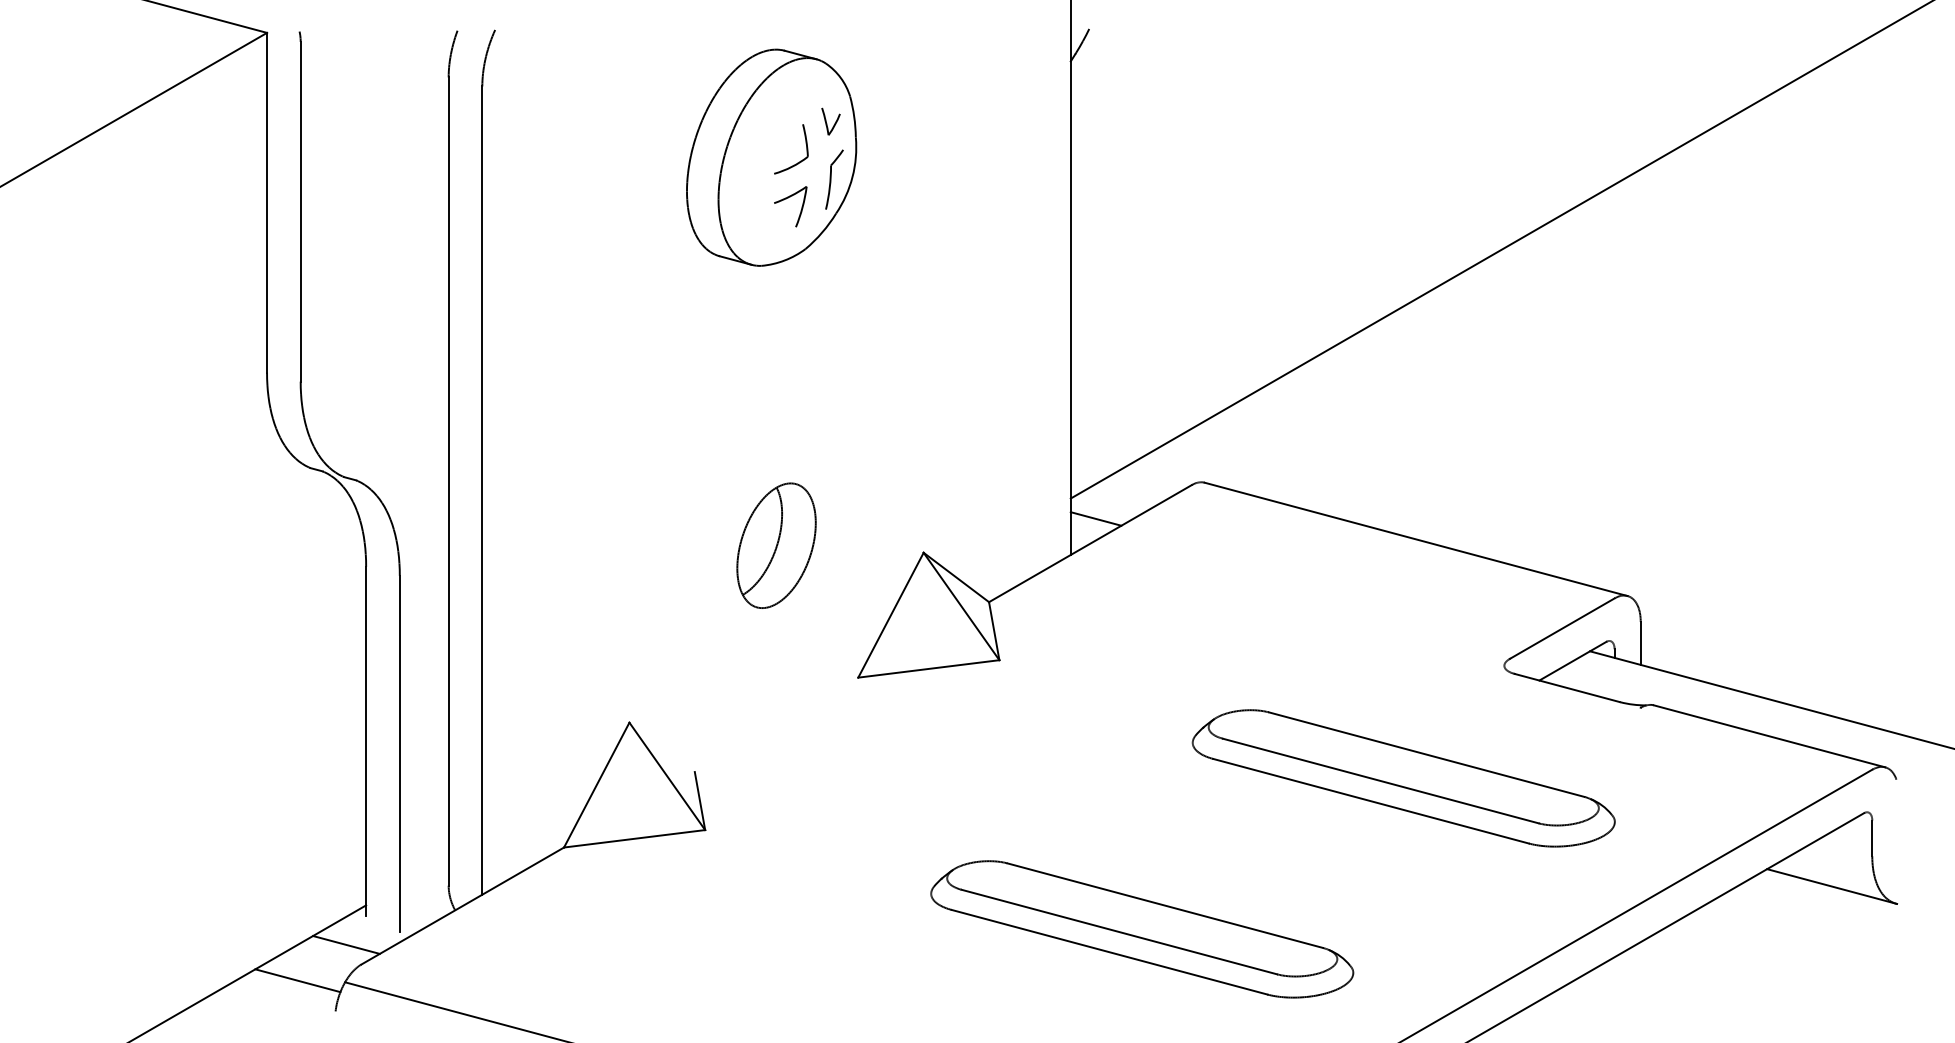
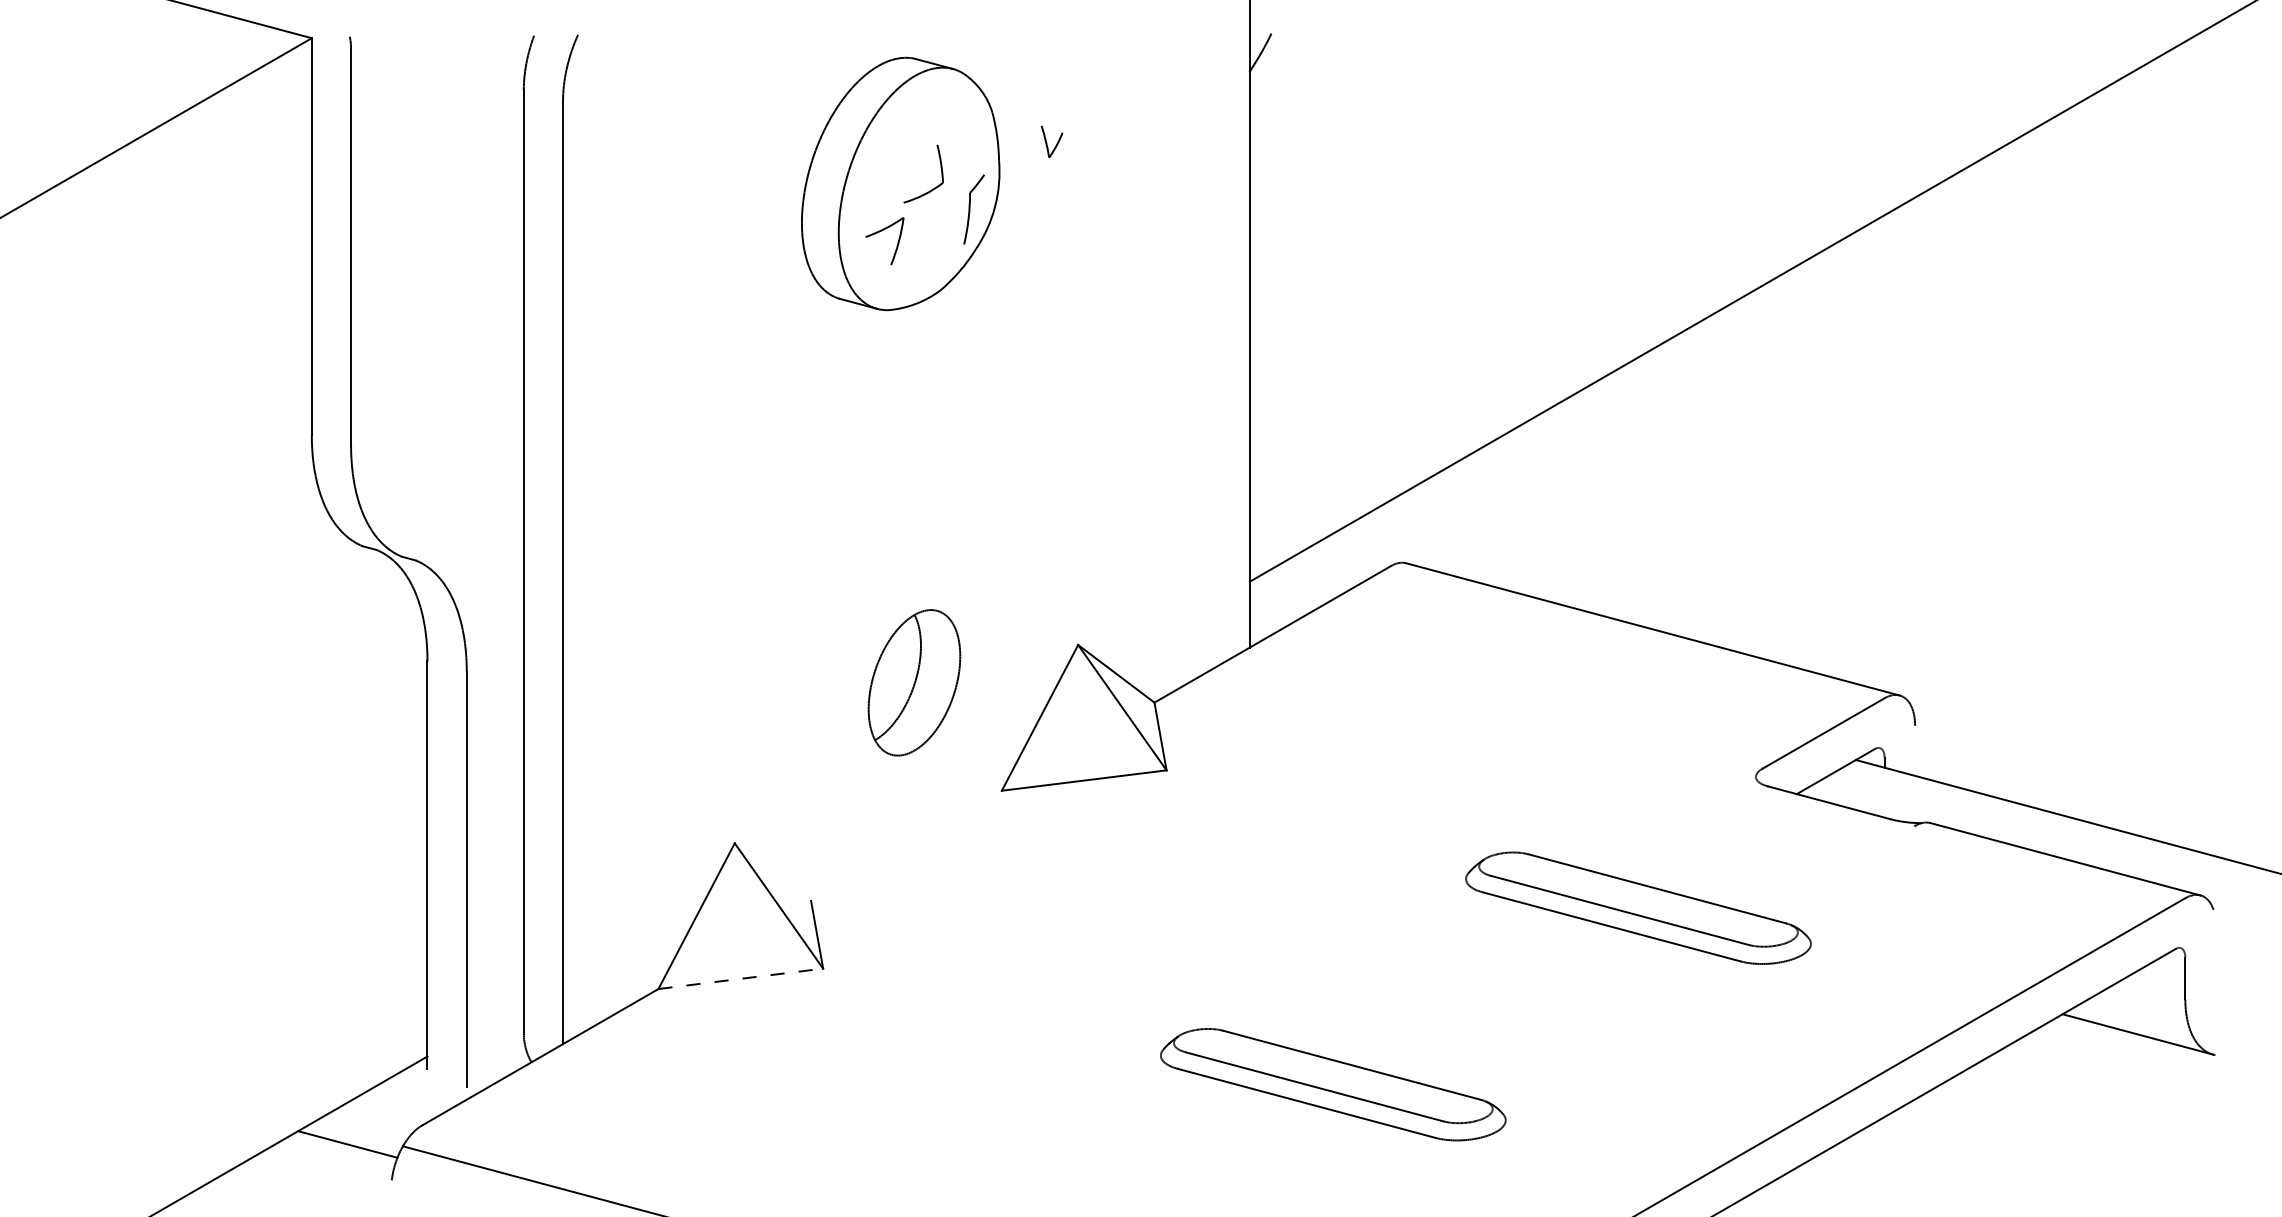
part: (830, 121) -> (1051, 141), moved
part: (786, 199) -> (879, 232), moved
line: (1095, 518) -> (1278, 605), removed
part: (776, 545) -> (914, 682), moved
line: (1641, 643) -> (1915, 750), removed
part: (1403, 777) -> (1638, 907), size x0.7
line: (634, 838) -> (740, 978), solid -> dashed
part: (1142, 929) -> (1333, 1084), size x0.7
line: (346, 944) -> (404, 1102), removed

